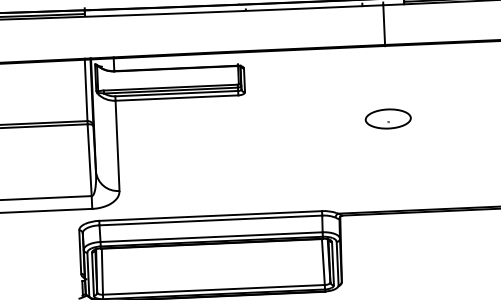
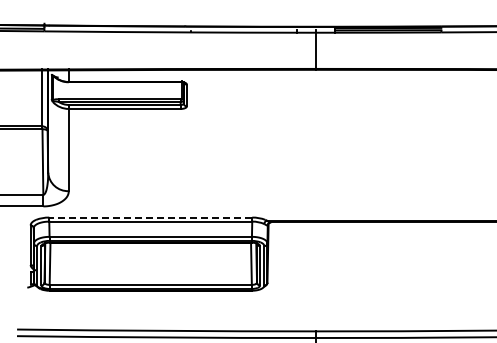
part: (387, 118) -> (315, 135), removed
line: (210, 215) -> (150, 217), solid -> dashed

